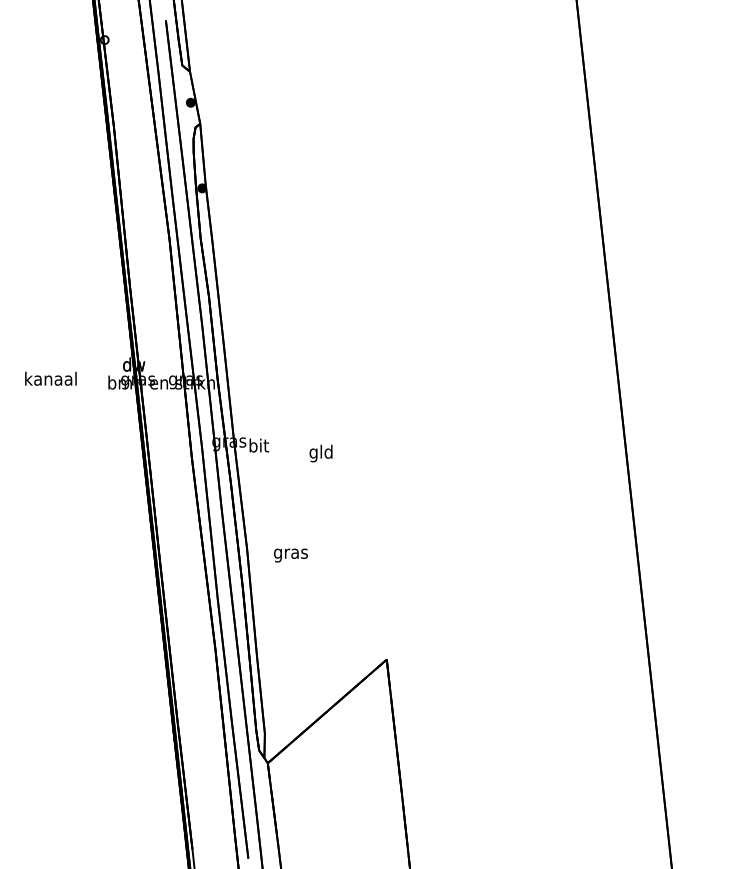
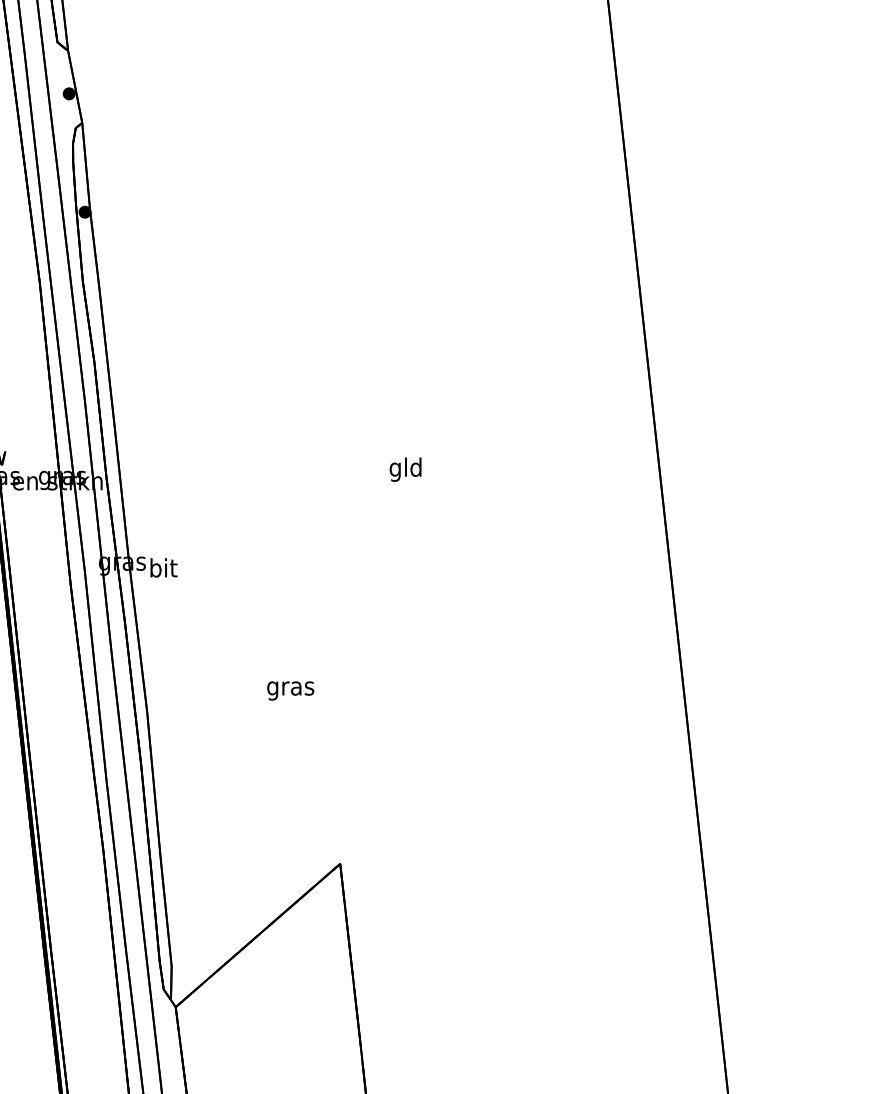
text: (320, 453) -> (404, 469), moved
text: (290, 555) -> (290, 690), moved

